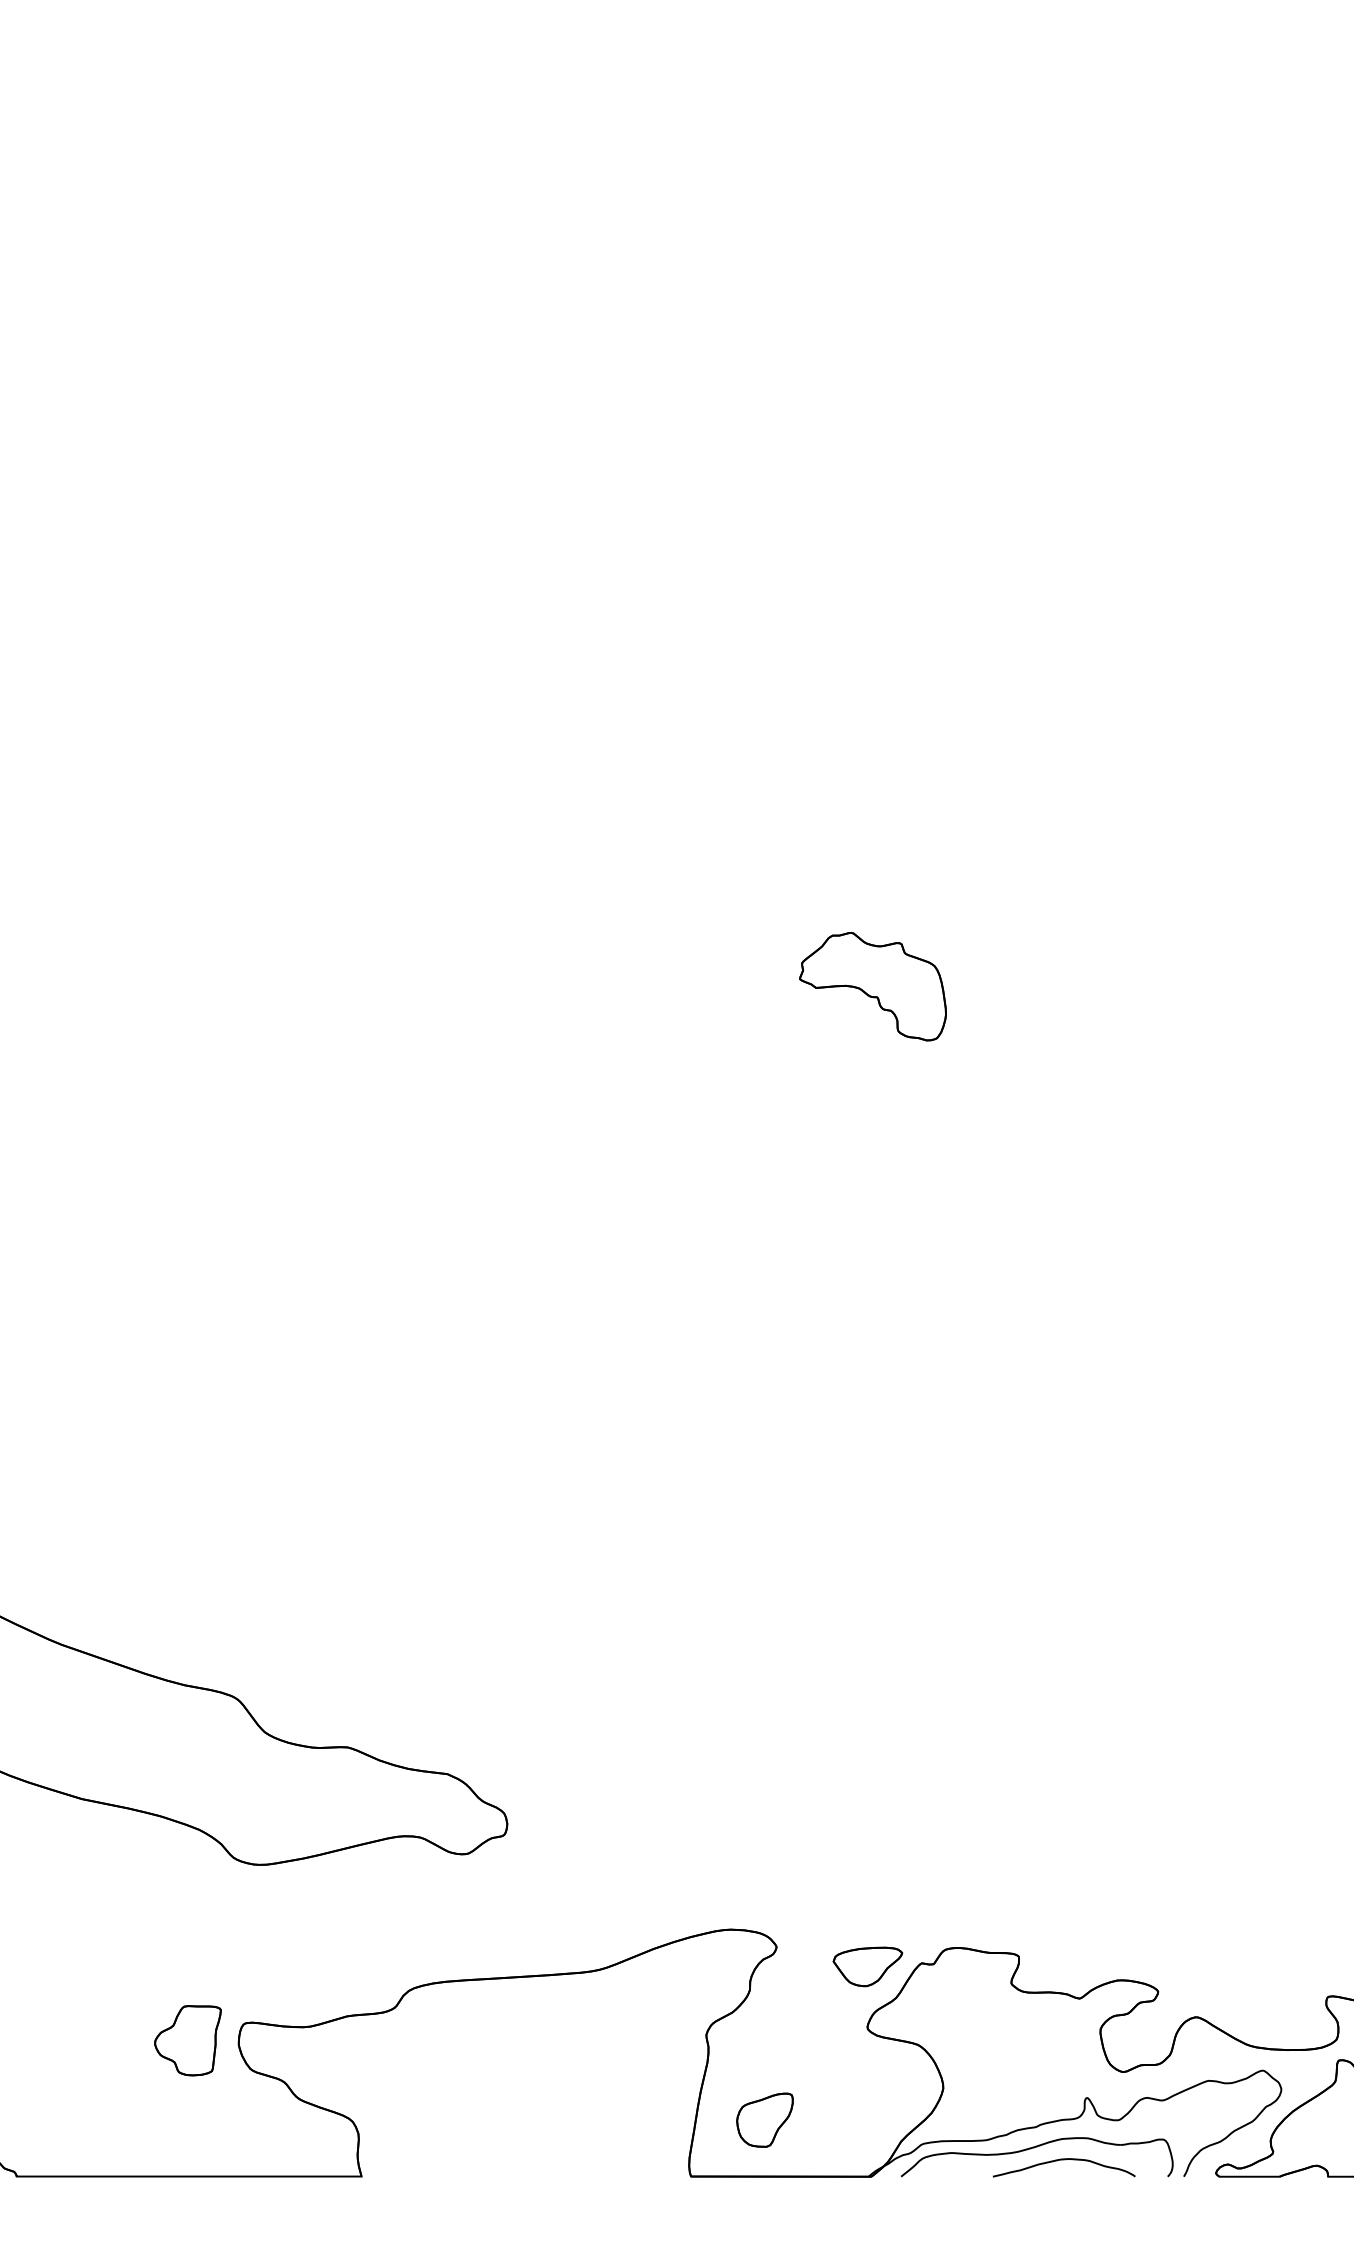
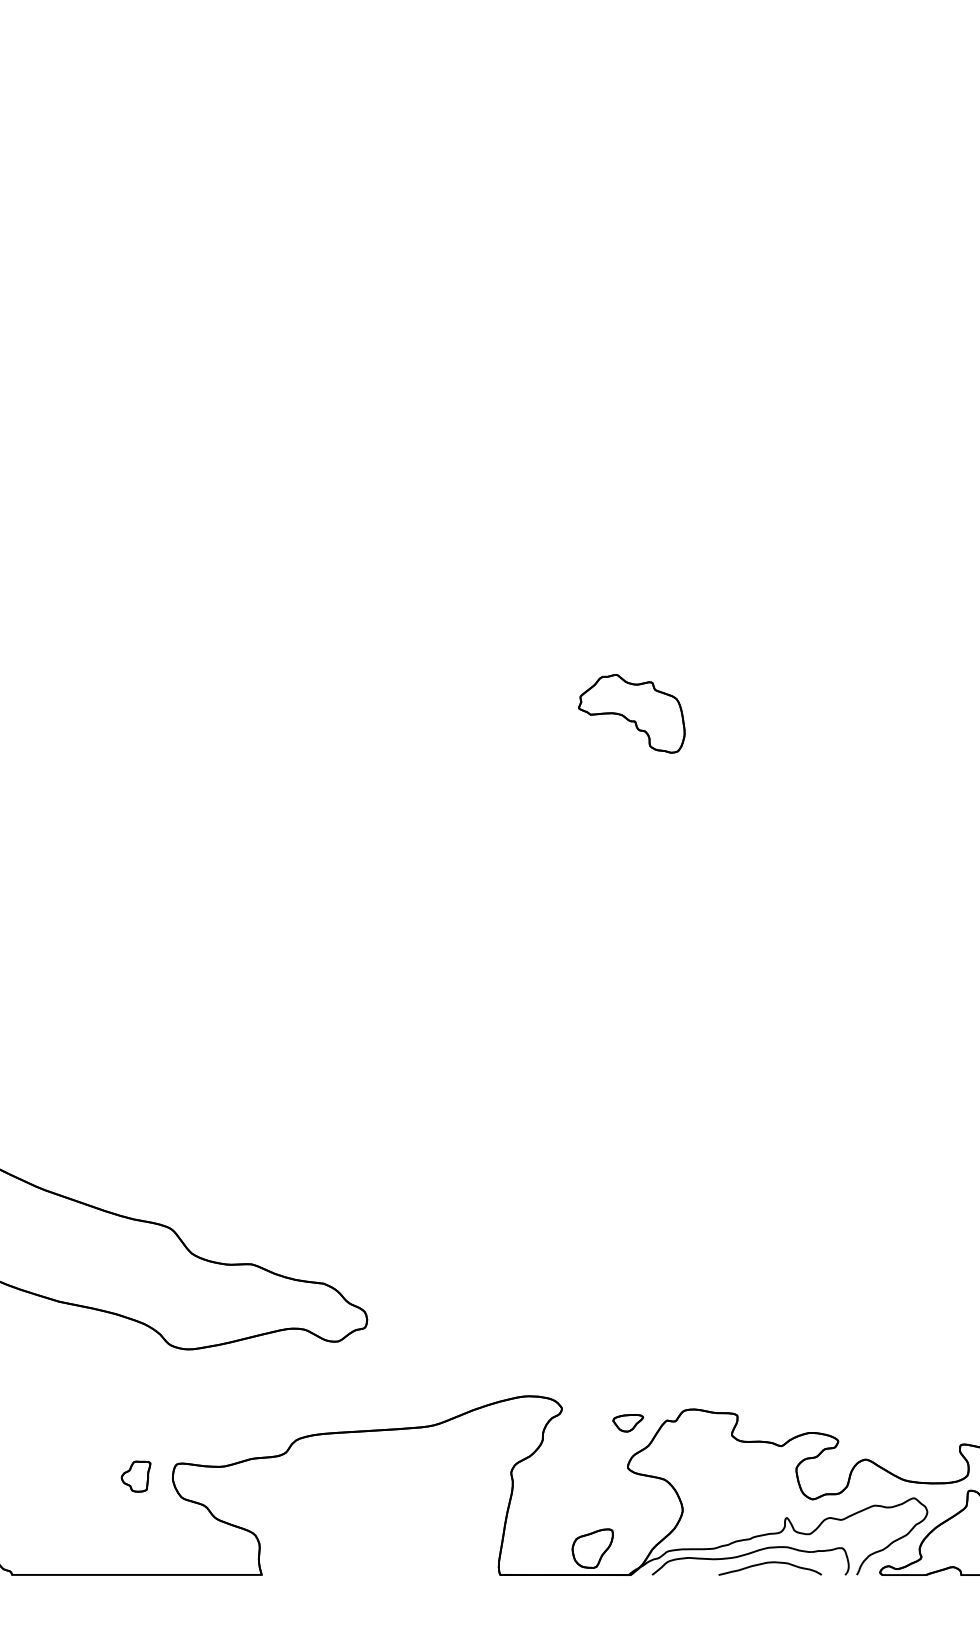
part: (867, 1966) -> (627, 1422), size x0.6
part: (187, 2040) -> (135, 1476), size x0.6
part: (764, 2119) -> (592, 1548), moved

